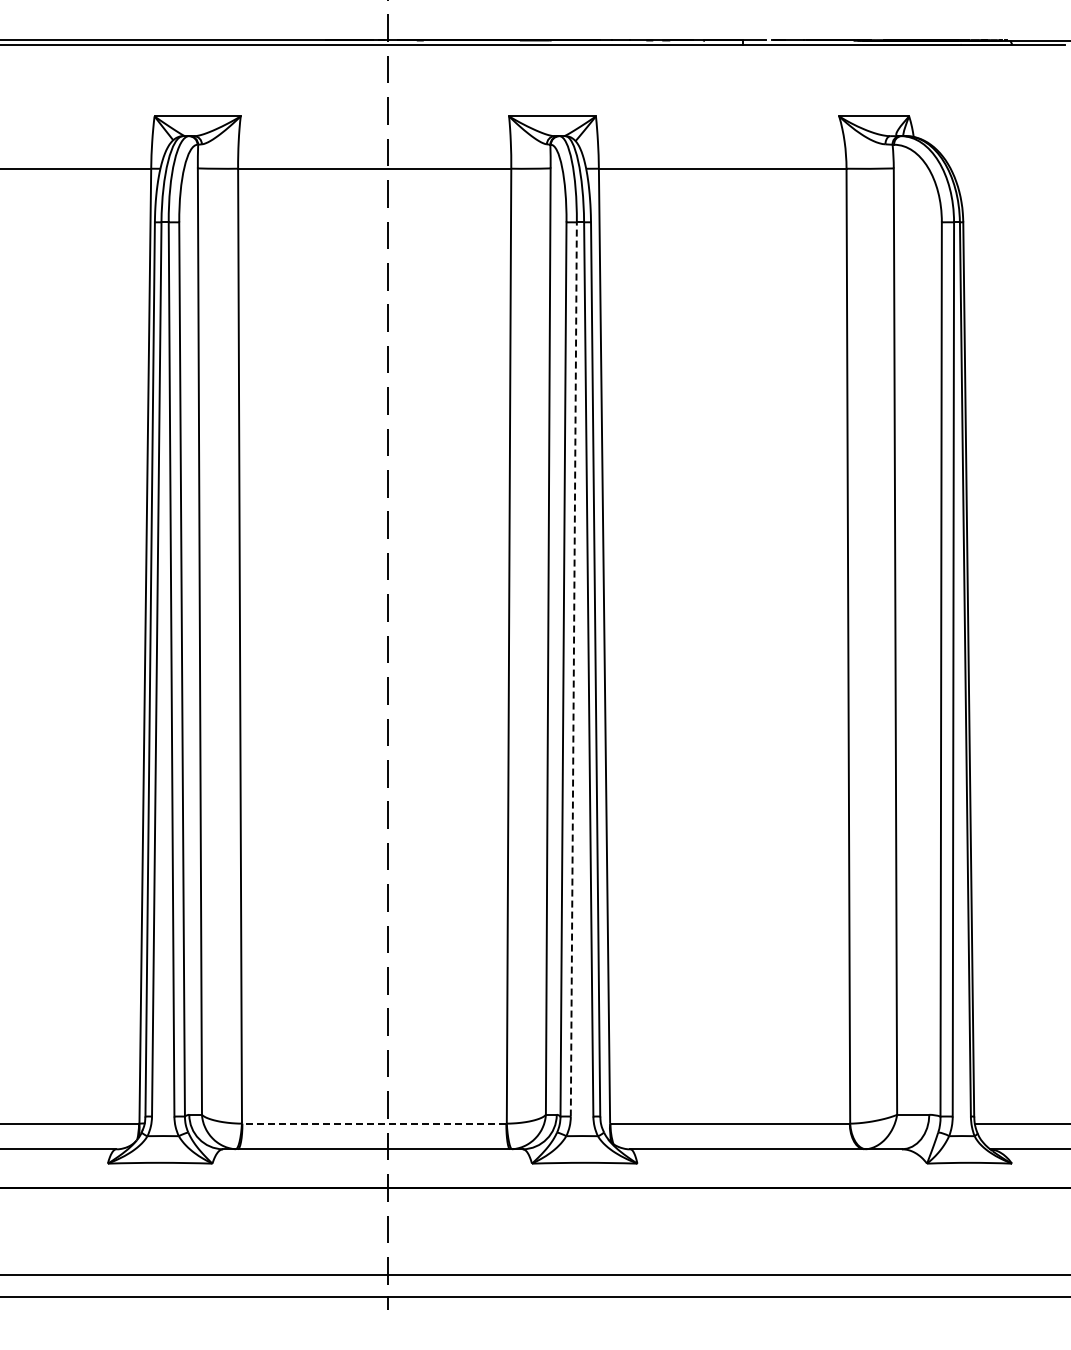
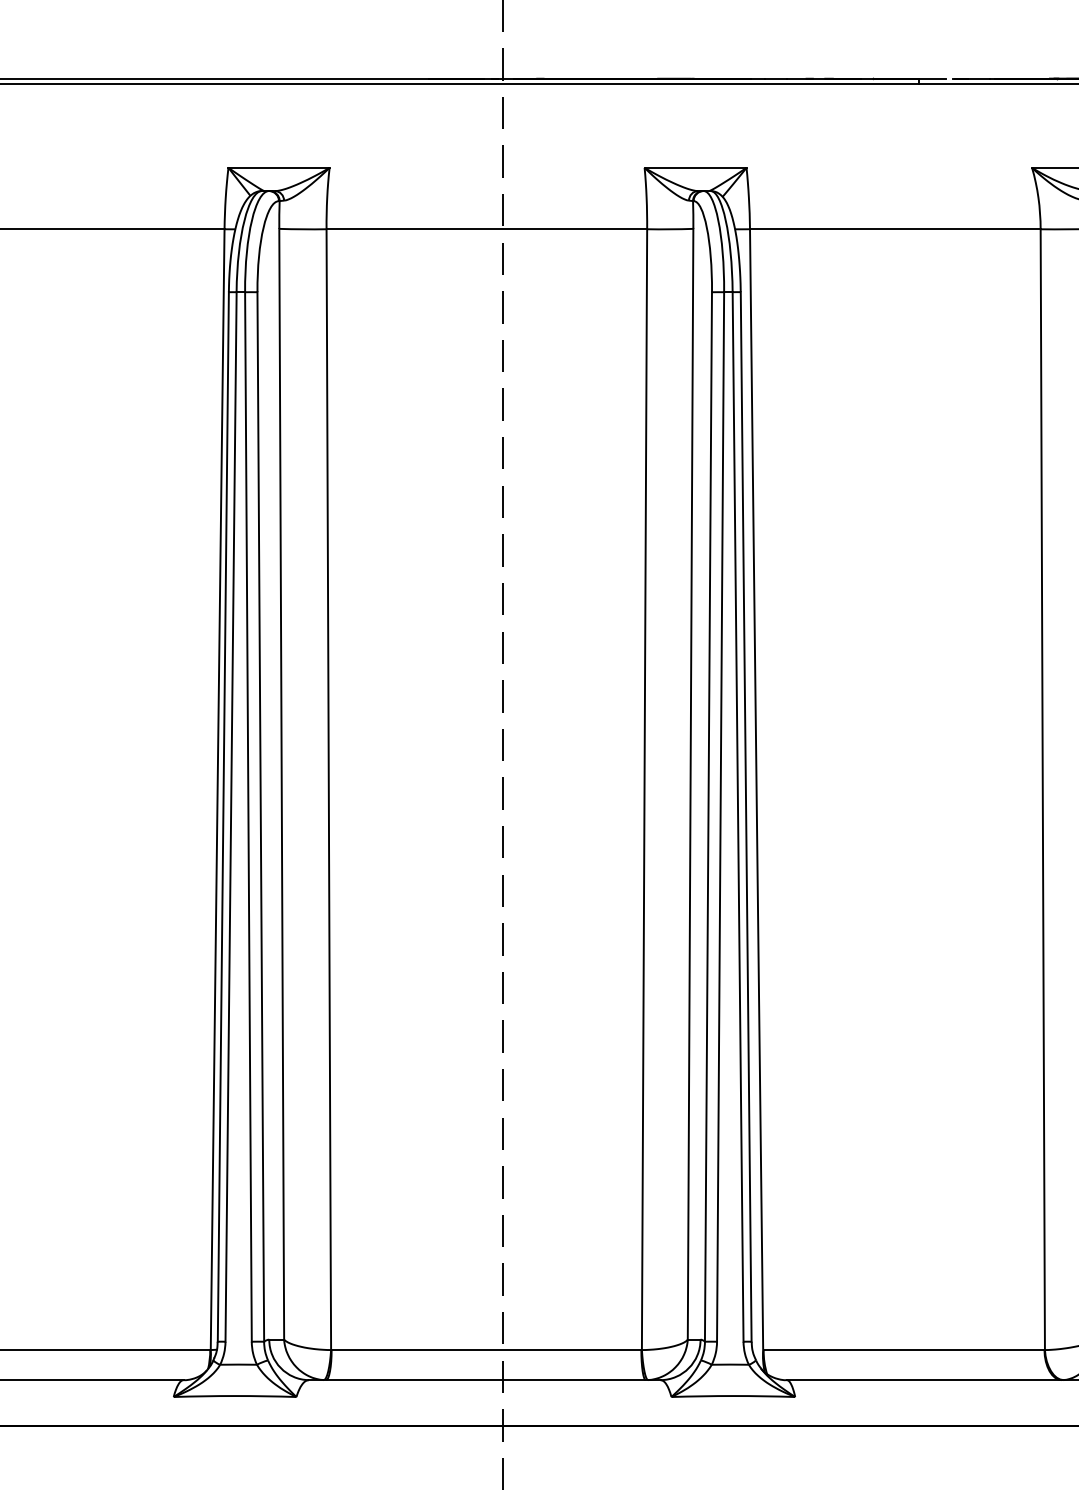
line: (573, 668) -> (720, 815), dashed -> solid
line: (374, 1123) -> (486, 1349), dashed -> solid

